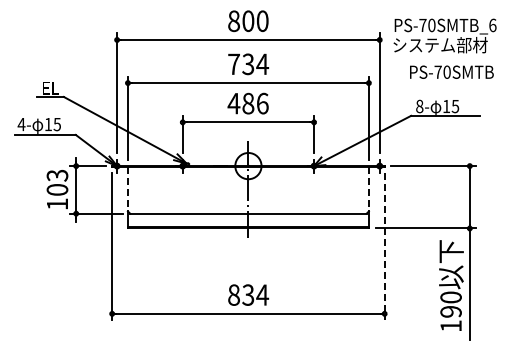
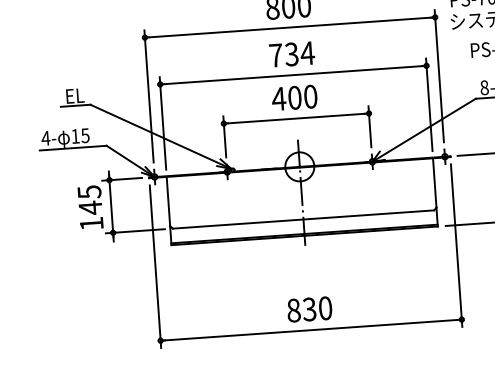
text: (255, 103) -> (302, 97), 486 -> 400
text: (57, 182) -> (90, 199), 103 -> 145
line: (127, 189) -> (167, 202), dashed -> solid
line: (368, 189) -> (434, 183), dashed -> solid
line: (384, 246) -> (456, 245), dashed -> solid
text: (262, 294) -> (325, 307), 834 -> 830

